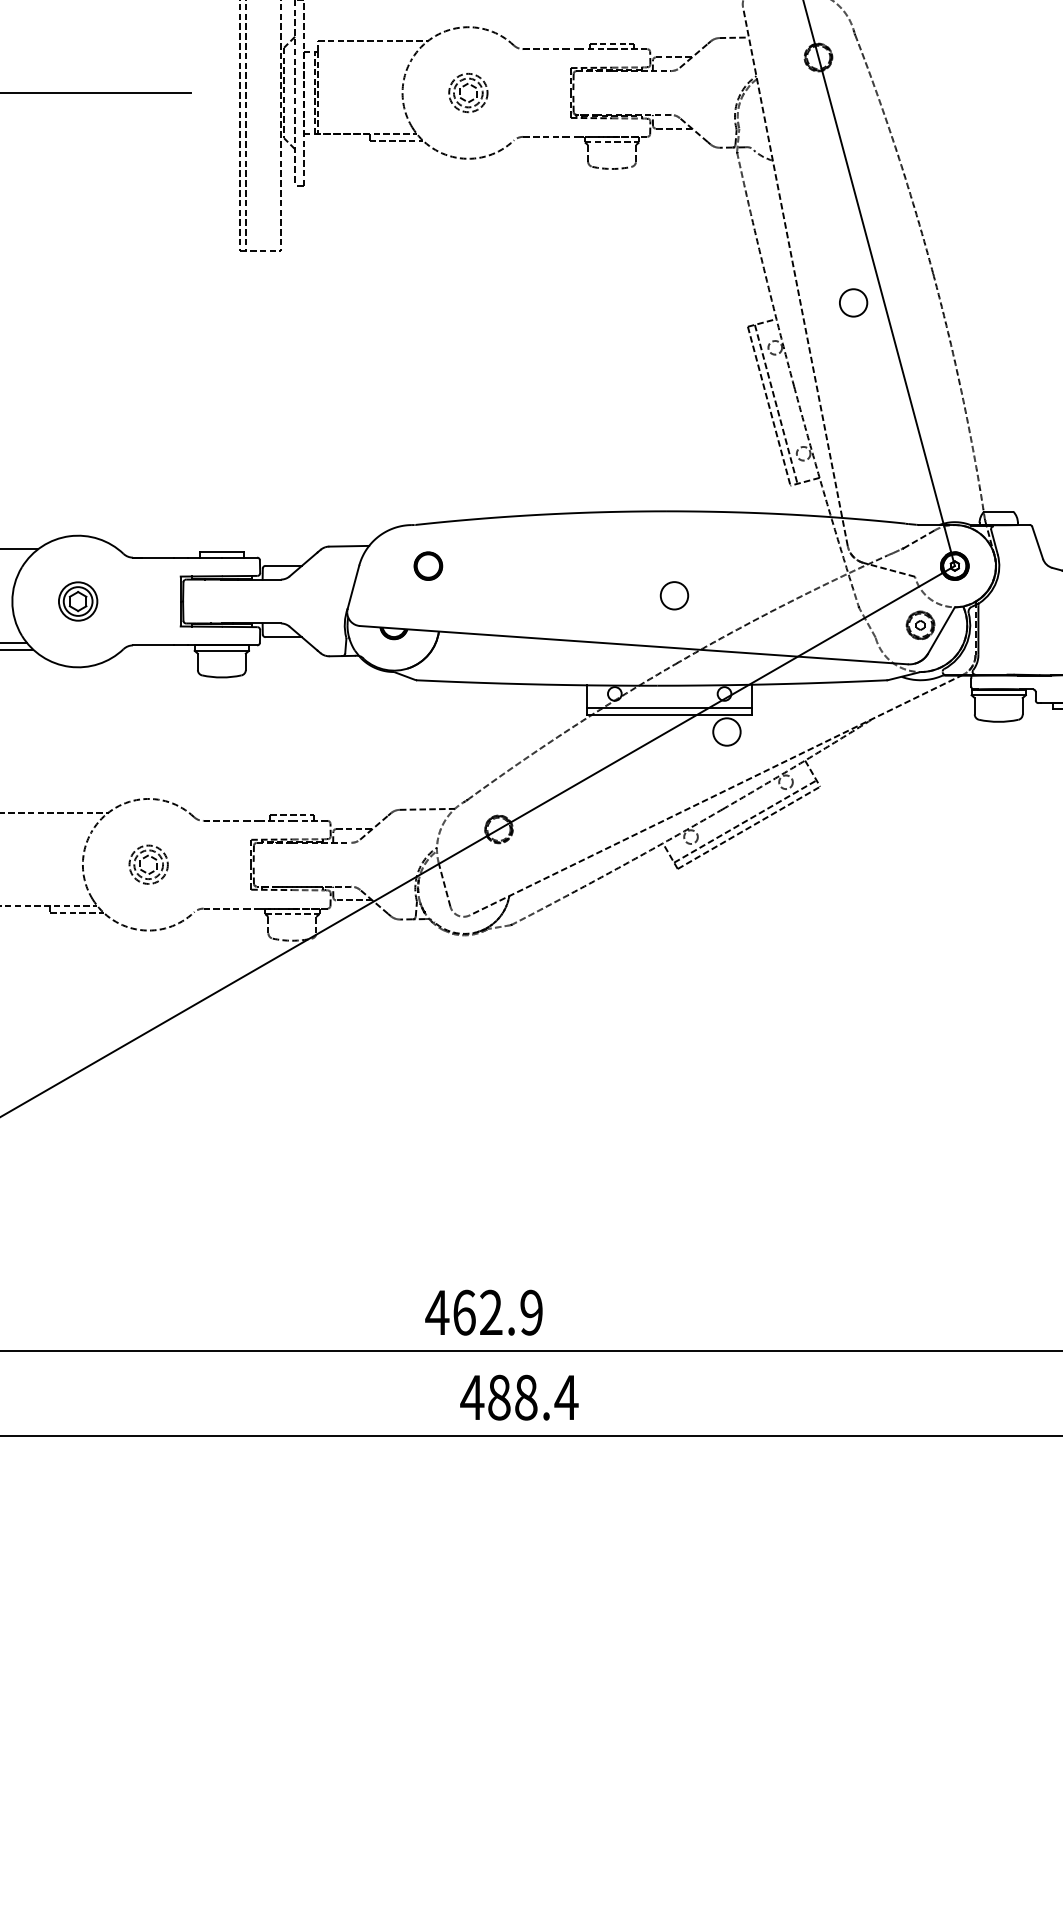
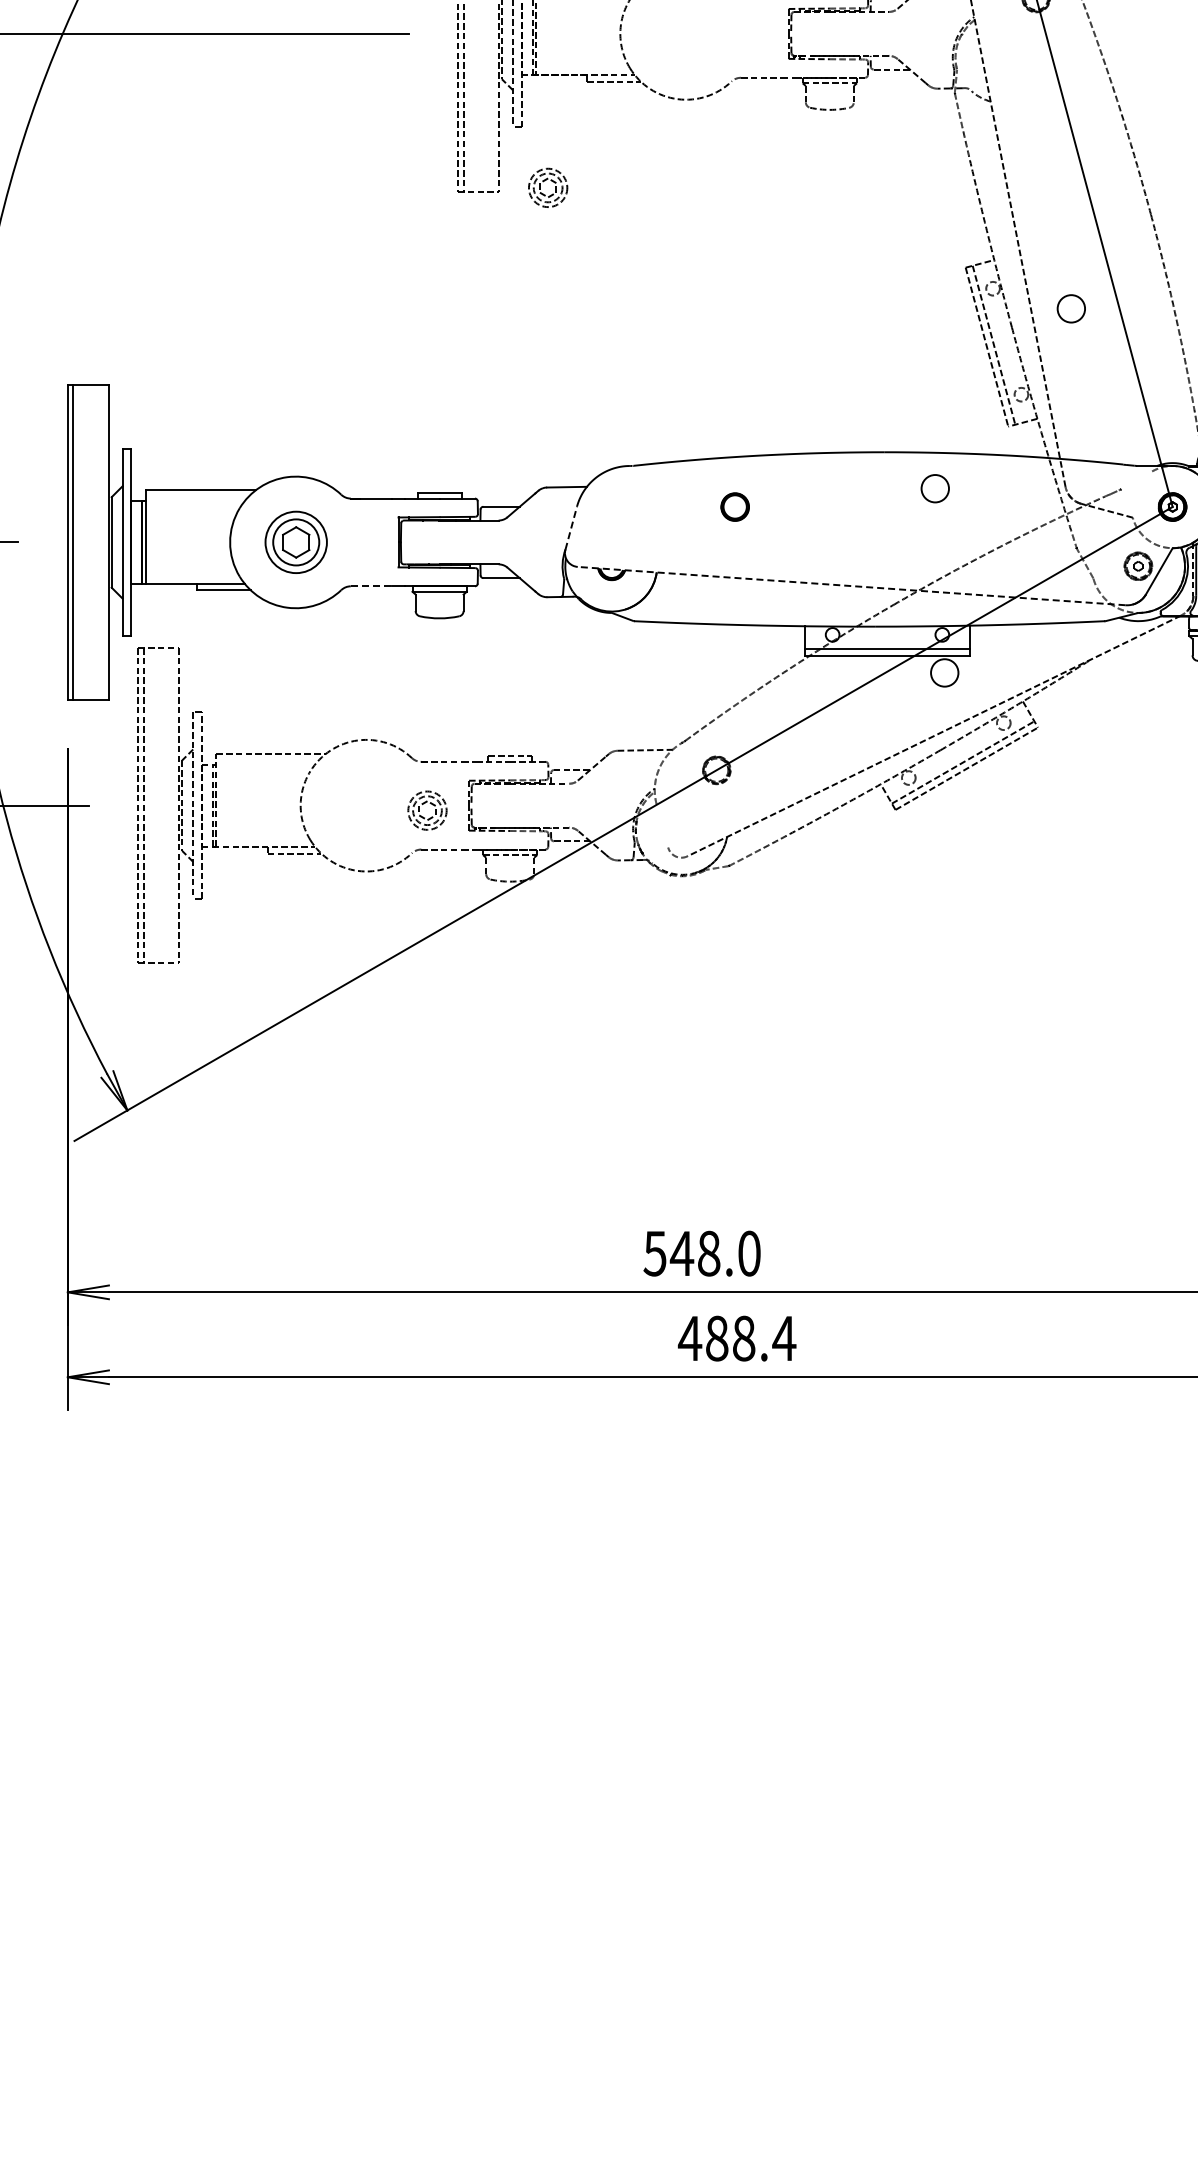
part: (471, 86) -> (551, 181), moved
circle: (852, 302) -> (1070, 308), moved
line: (918, 539) -> (1136, 480), removed
part: (427, 565) -> (734, 506), moved
line: (353, 586) -> (571, 527), solid -> dashed
circle: (673, 595) -> (934, 488), moved
part: (77, 601) -> (295, 542), size x1.6
line: (153, 645) -> (371, 586), solid -> dashed
line: (633, 645) -> (851, 586), solid -> dashed
part: (153, 859) -> (432, 805), moved
line: (444, 884) -> (662, 825), removed
text: (483, 1312) -> (701, 1253), 462.9 -> 548.0

